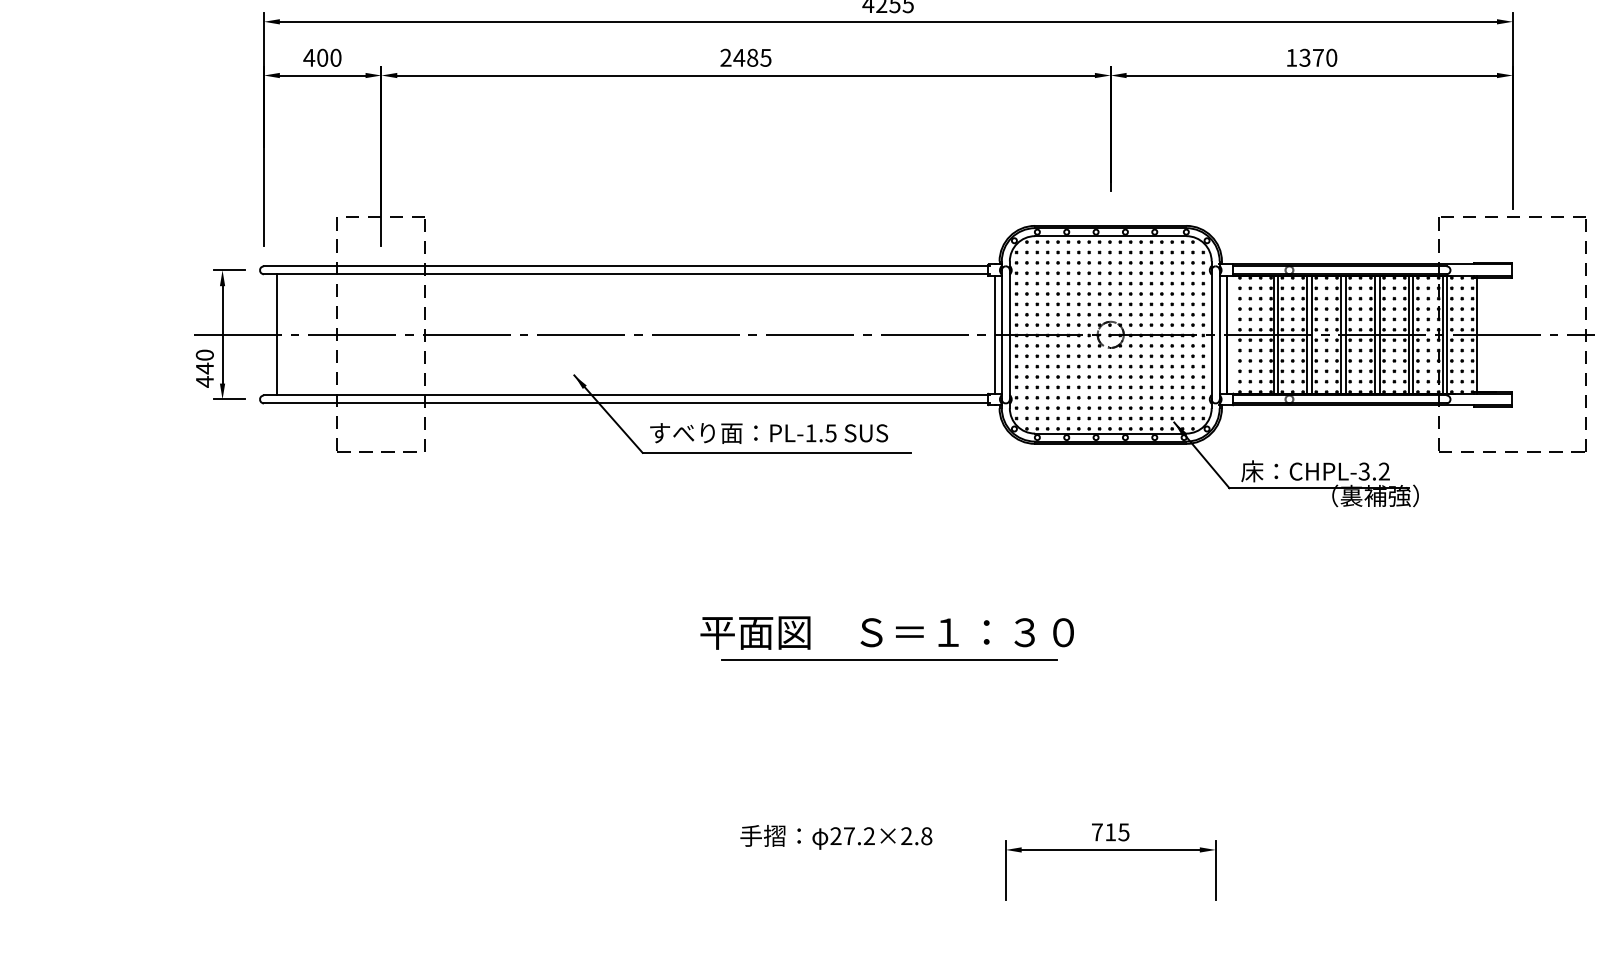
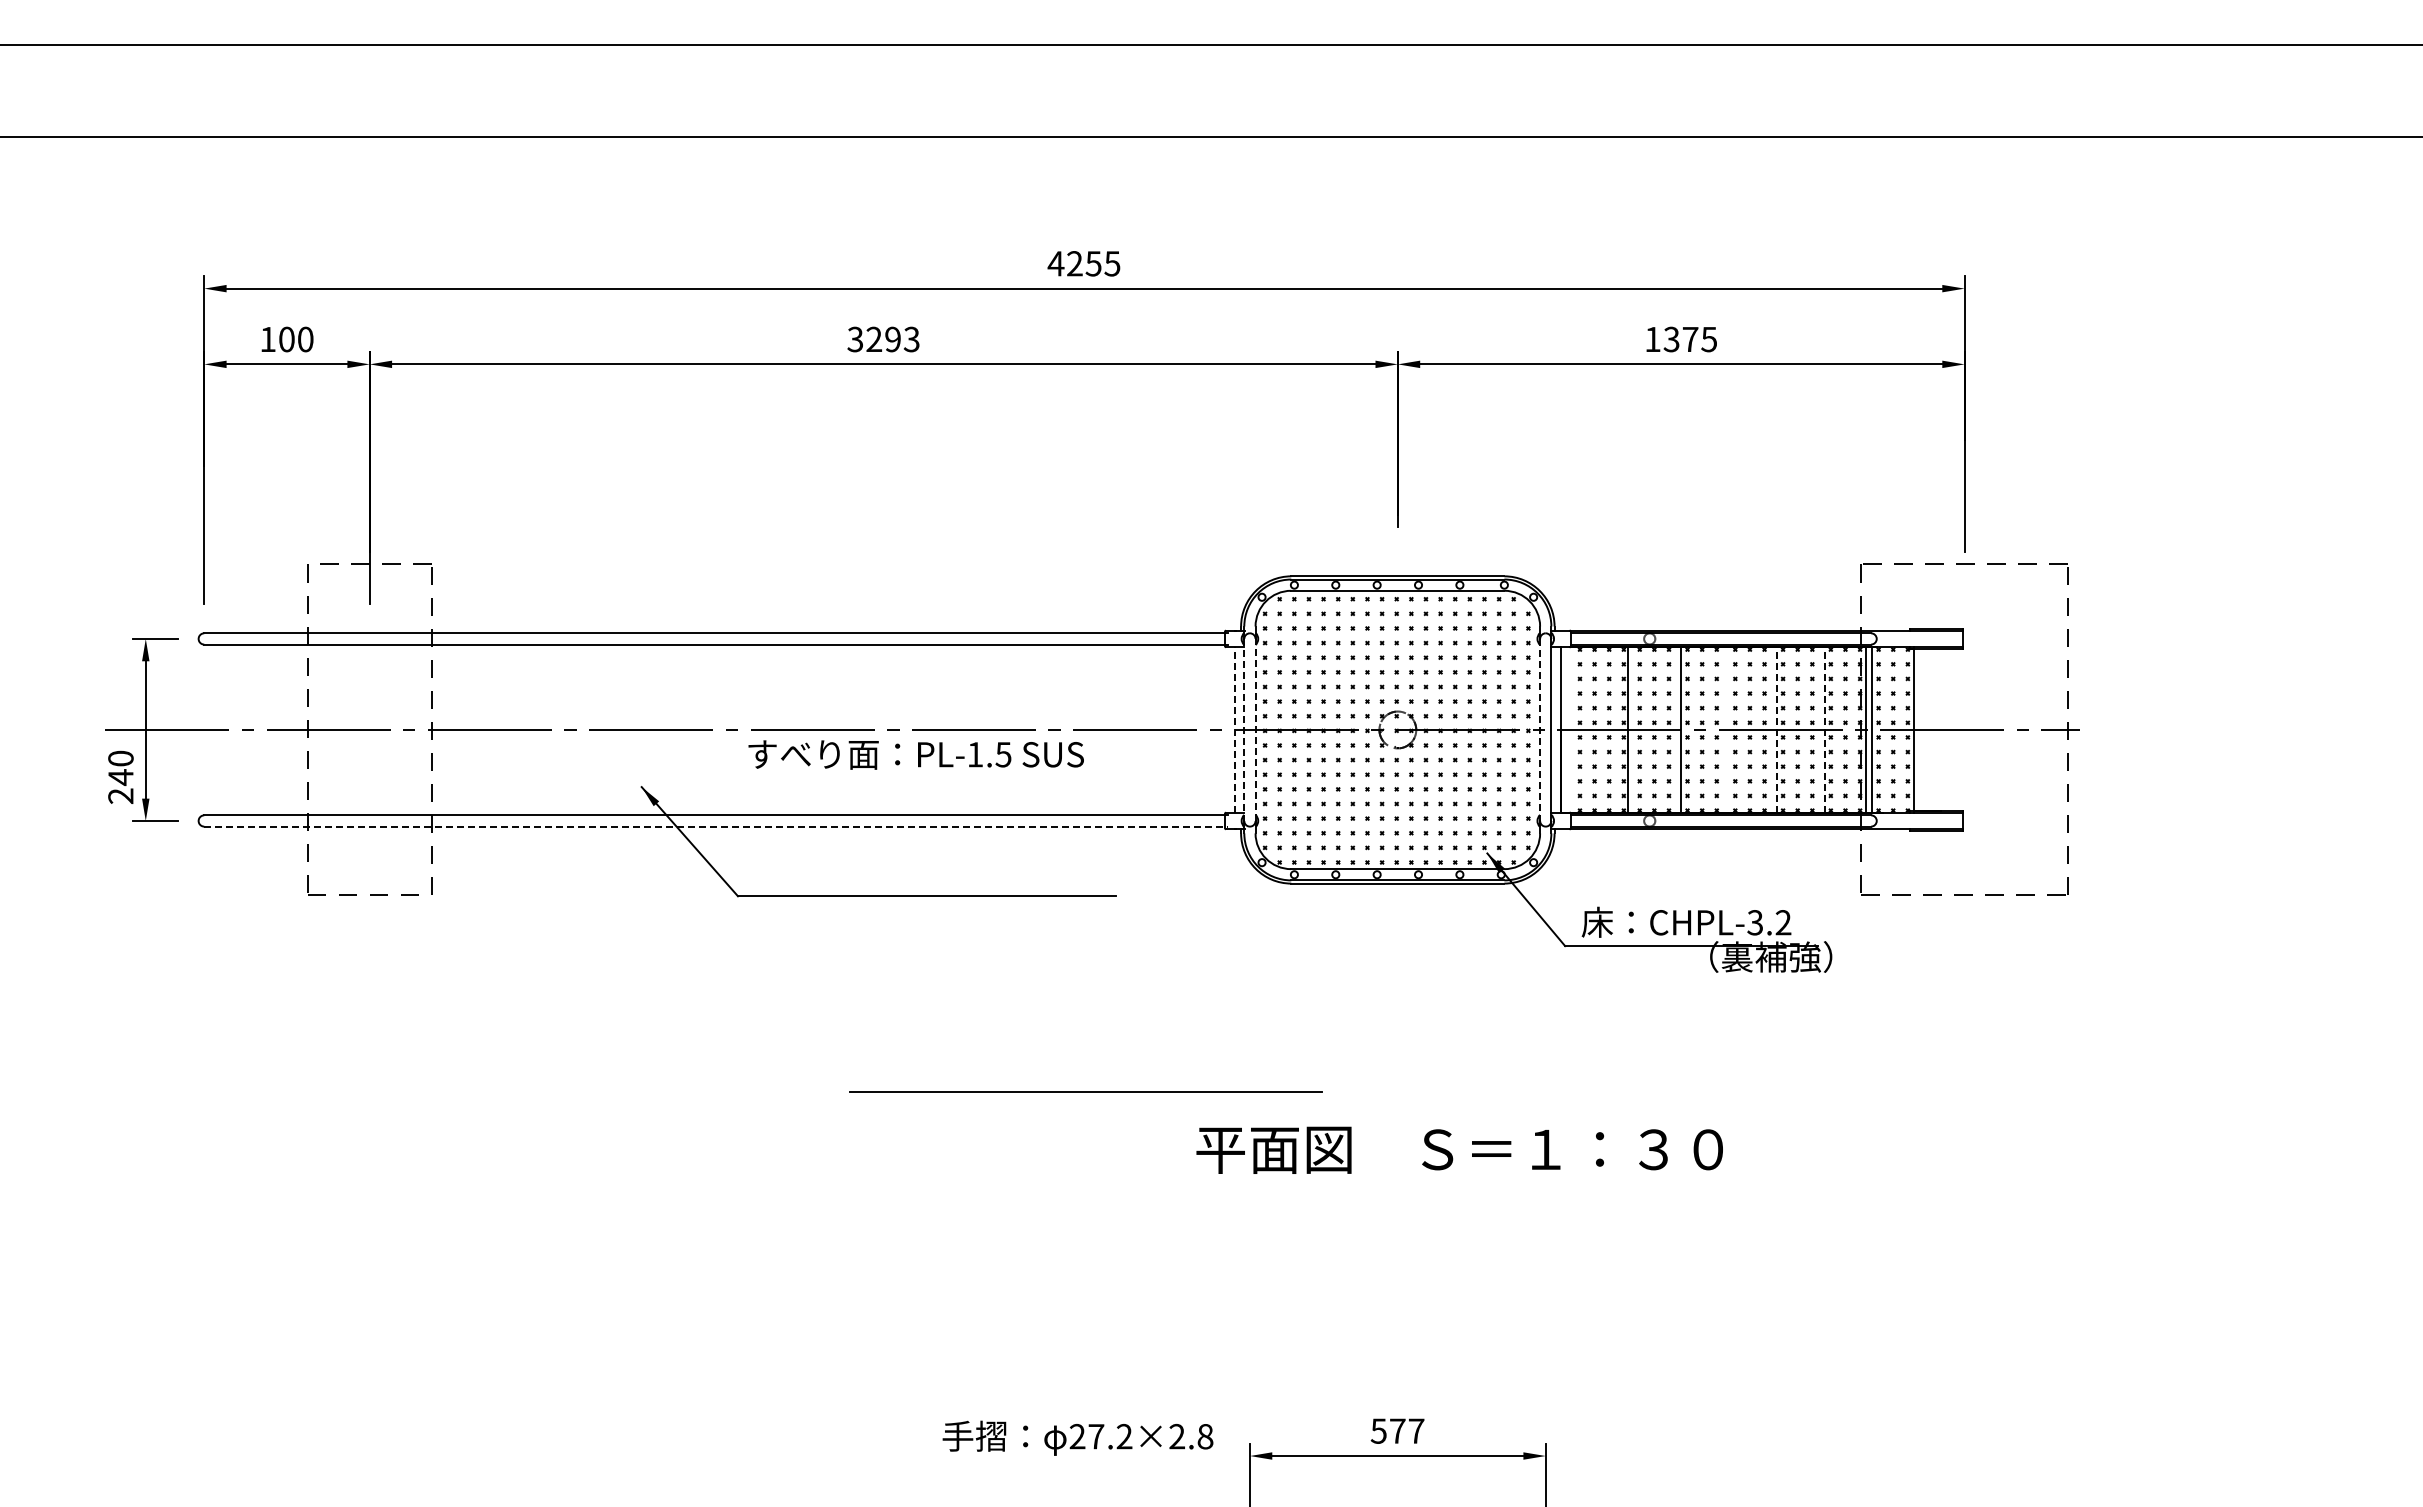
text: (308, 57) -> (267, 339), 400 -> 100
text: (745, 57) -> (883, 339), 2485 -> 3293
text: (1331, 57) -> (1709, 339), 1370 -> 1375
line: (277, 334) -> (223, 729), removed
line: (994, 334) -> (1234, 729), solid -> dashed
line: (1009, 334) -> (1255, 729), solid -> dashed
line: (1277, 334) -> (1633, 729), removed
line: (1307, 334) -> (1674, 729), removed
line: (1341, 334) -> (1722, 729), removed
line: (1346, 334) -> (1729, 729), removed
line: (1375, 334) -> (1770, 729), removed
line: (1379, 334) -> (1776, 729), solid -> dashed
line: (1409, 334) -> (1818, 729), removed
line: (1413, 334) -> (1824, 729), solid -> dashed
line: (1001, 335) -> (1244, 730), solid -> dashed
line: (1211, 335) -> (1540, 730), solid -> dashed
text: (204, 381) -> (120, 795), 440 -> 240
line: (627, 403) -> (716, 826), solid -> dashed
text: (768, 433) -> (915, 754), moved
text: (887, 632) -> (1459, 1149), moved
line: (889, 659) -> (1085, 1091), moved
text: (1110, 831) -> (1397, 1430), 715 -> 577
text: (835, 836) -> (1077, 1437), moved

